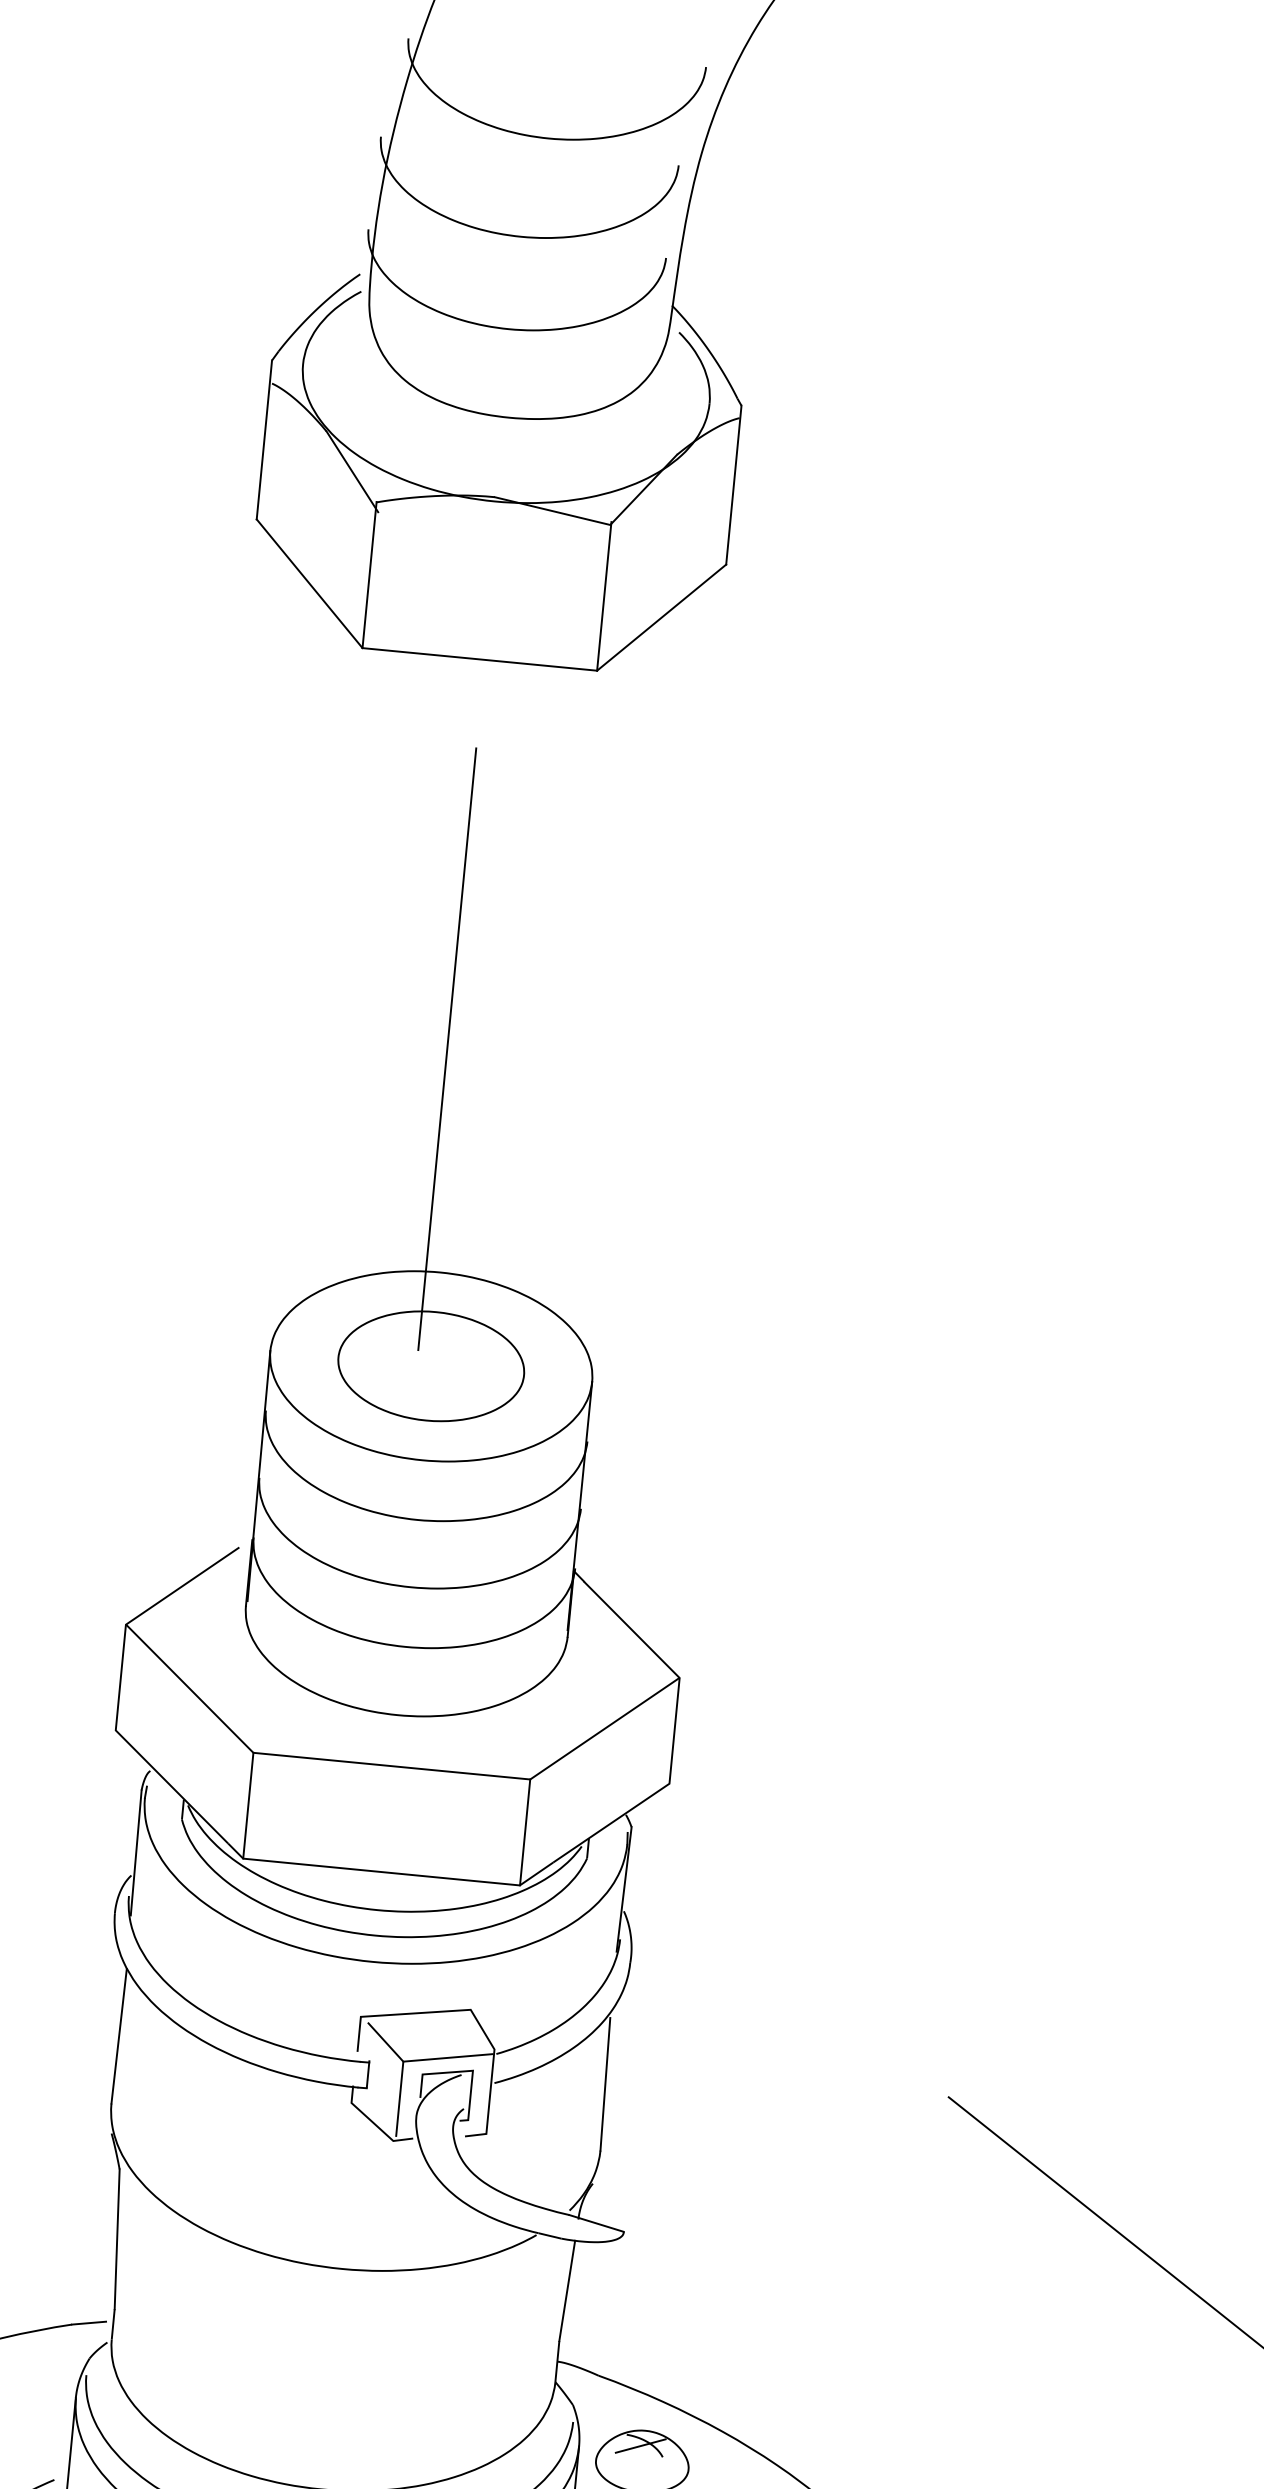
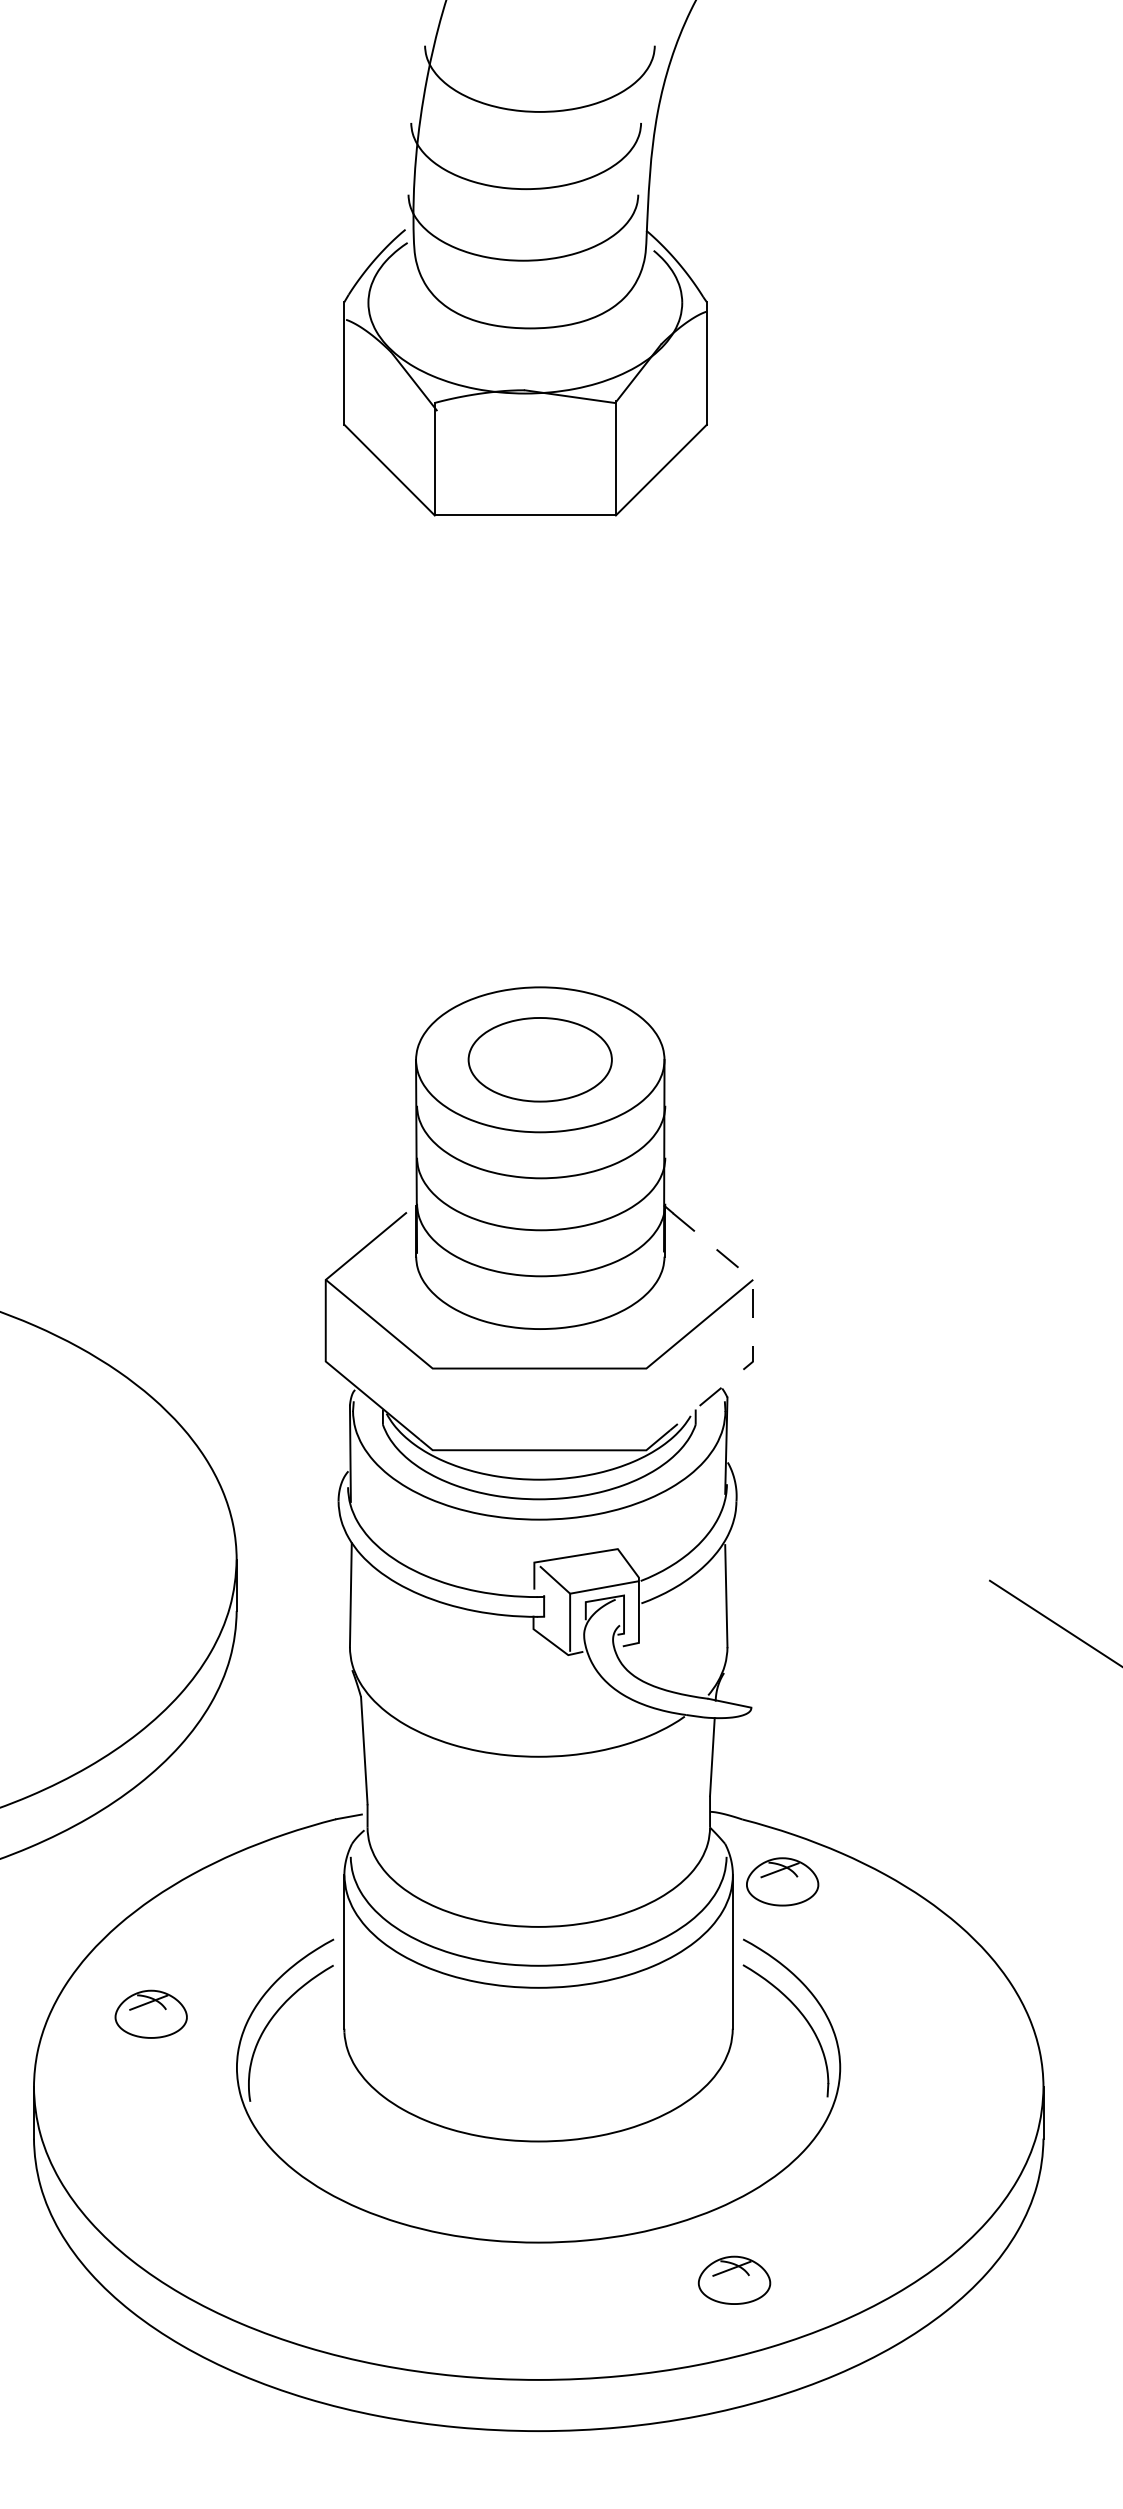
line: (447, 1049) -> (529, 816), removed
line: (674, 1733) -> (753, 1322), solid -> dashed
line: (248, 1805) -> (432, 1409), removed
line: (525, 1832) -> (646, 1409), removed

